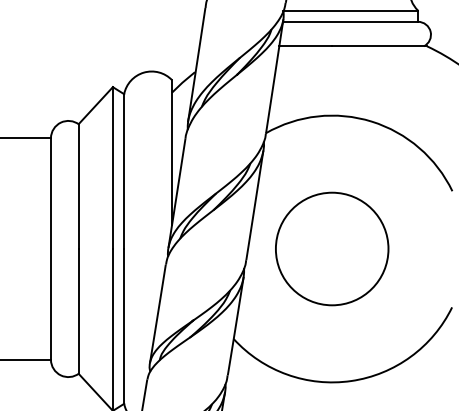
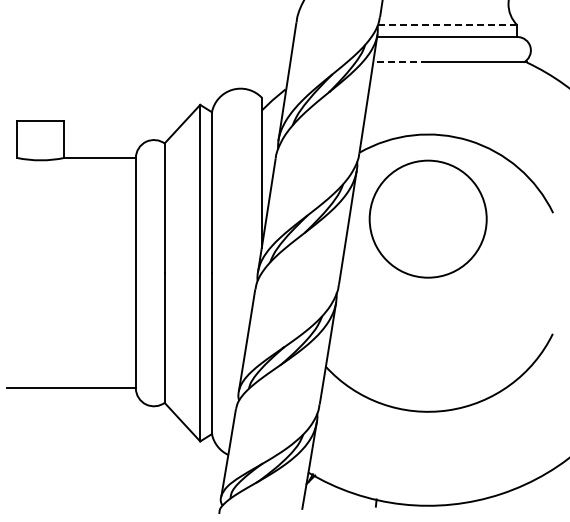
line: (349, 10) -> (446, 25), solid -> dashed
line: (305, 46) -> (400, 62), solid -> dashed
circle: (331, 248) -> (427, 218), moved

